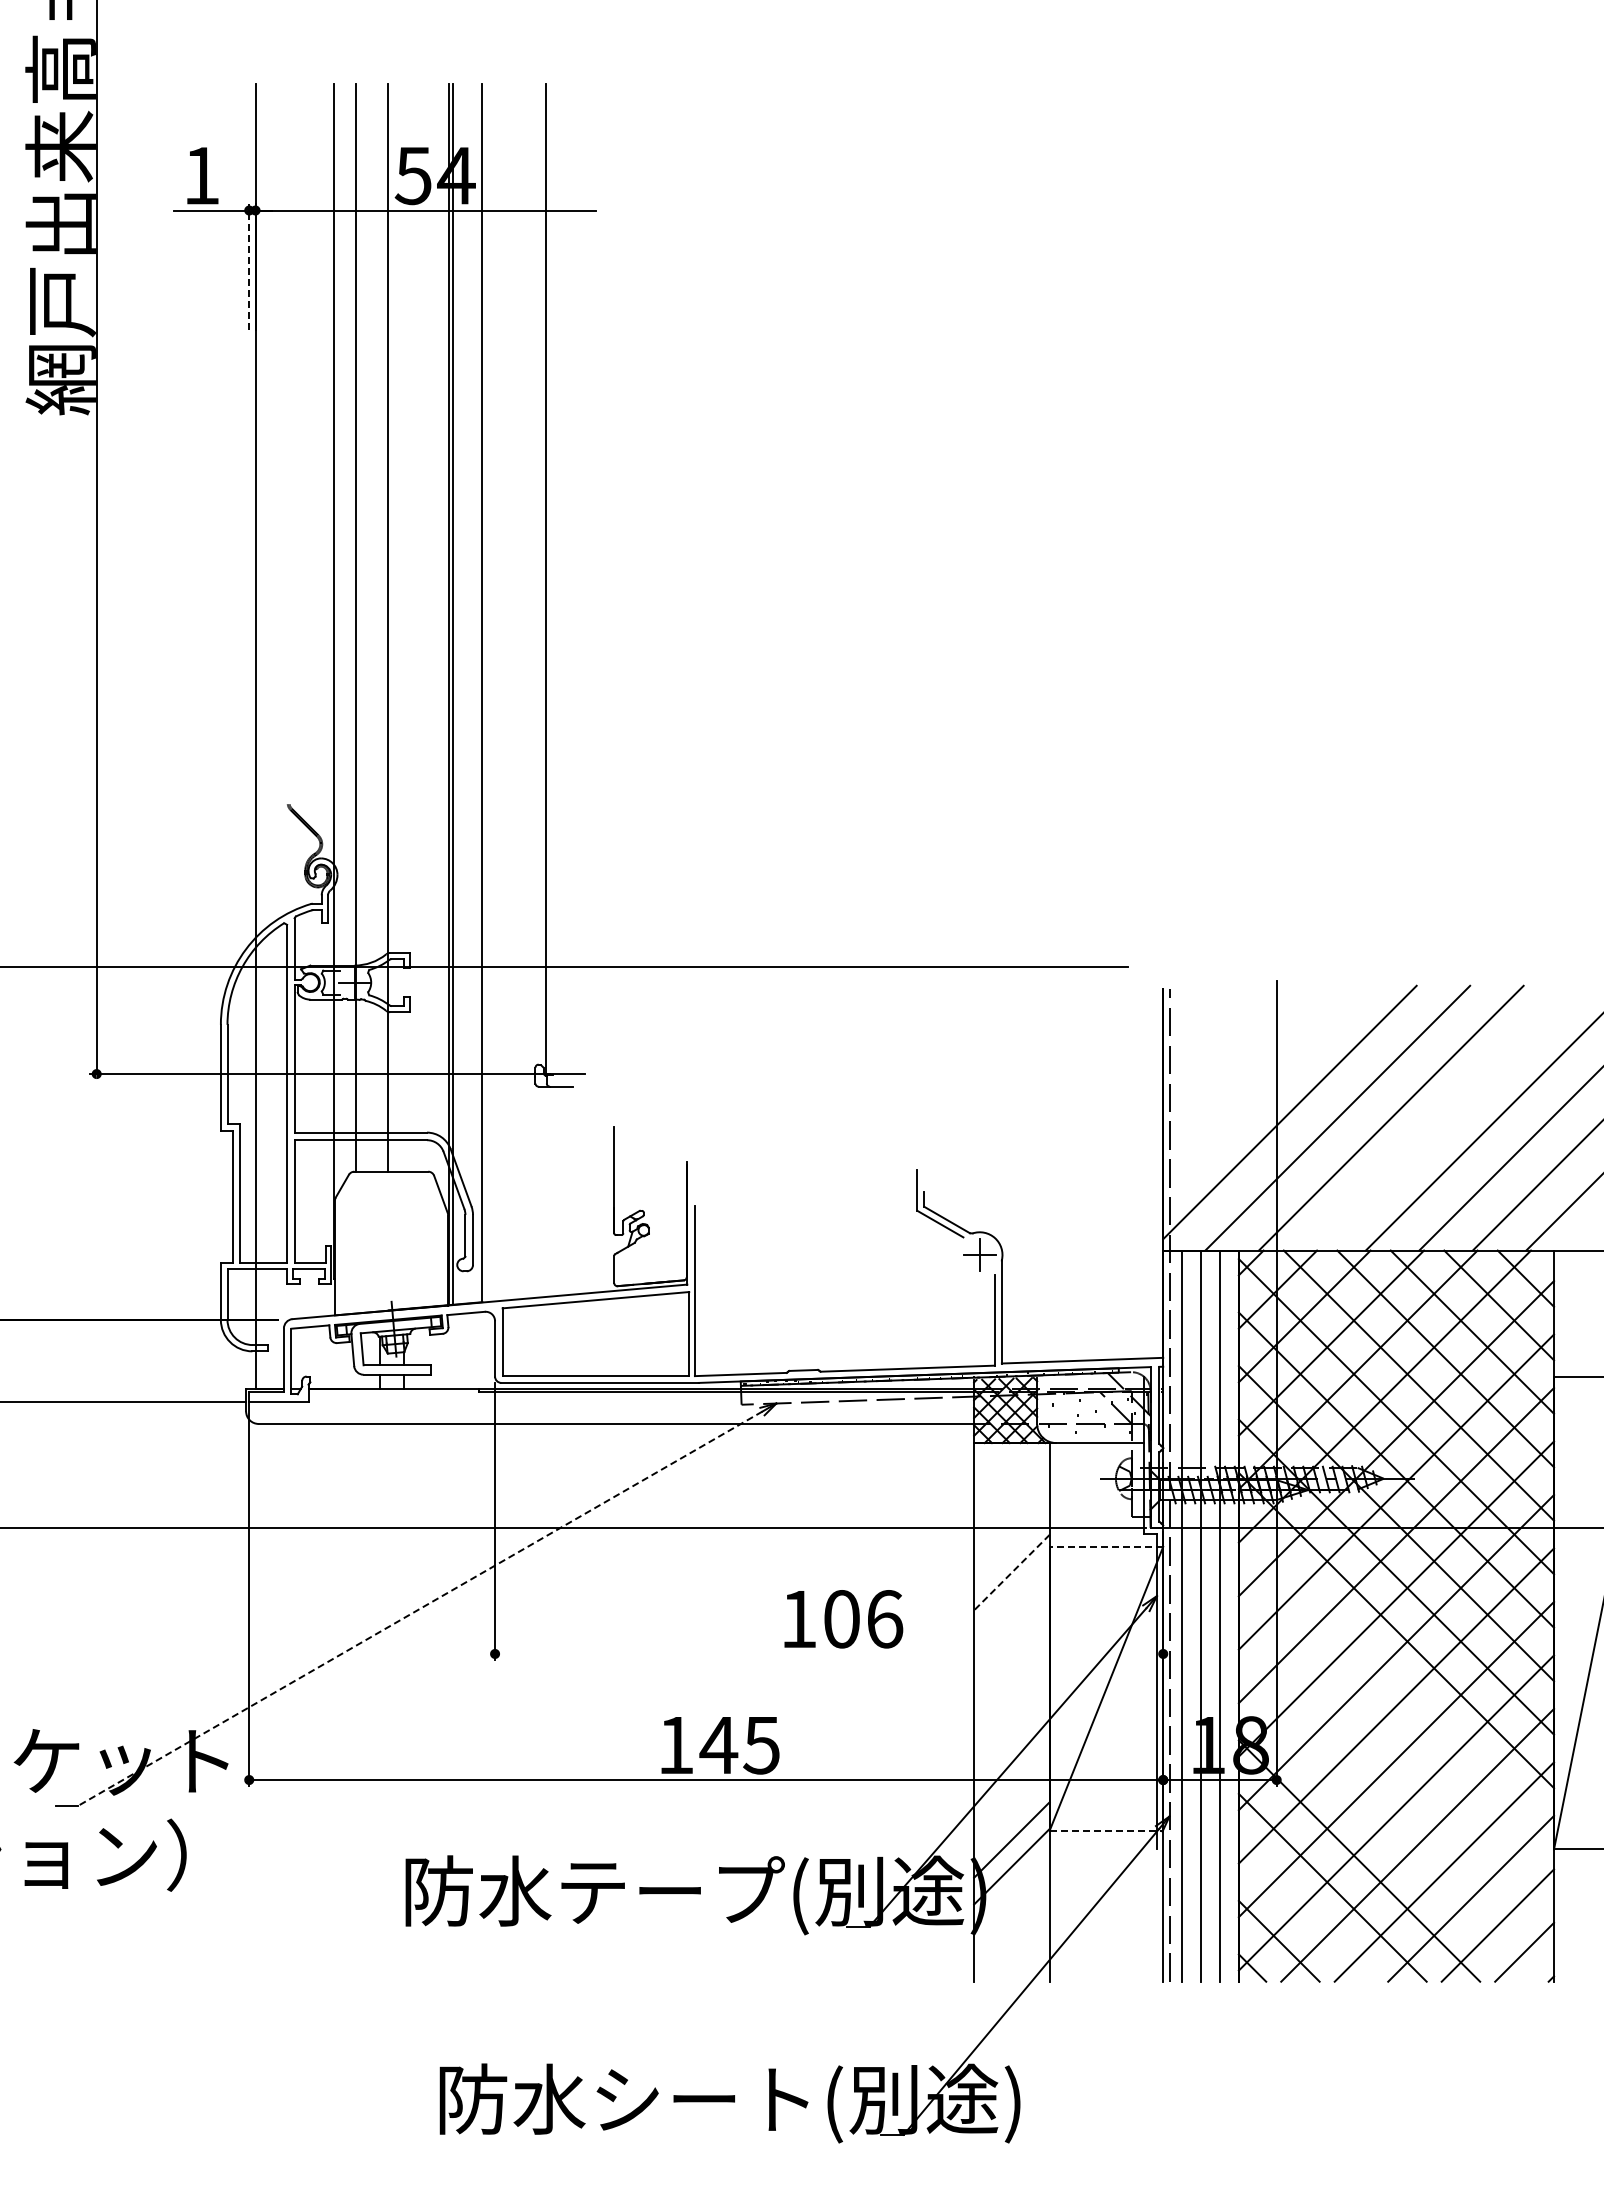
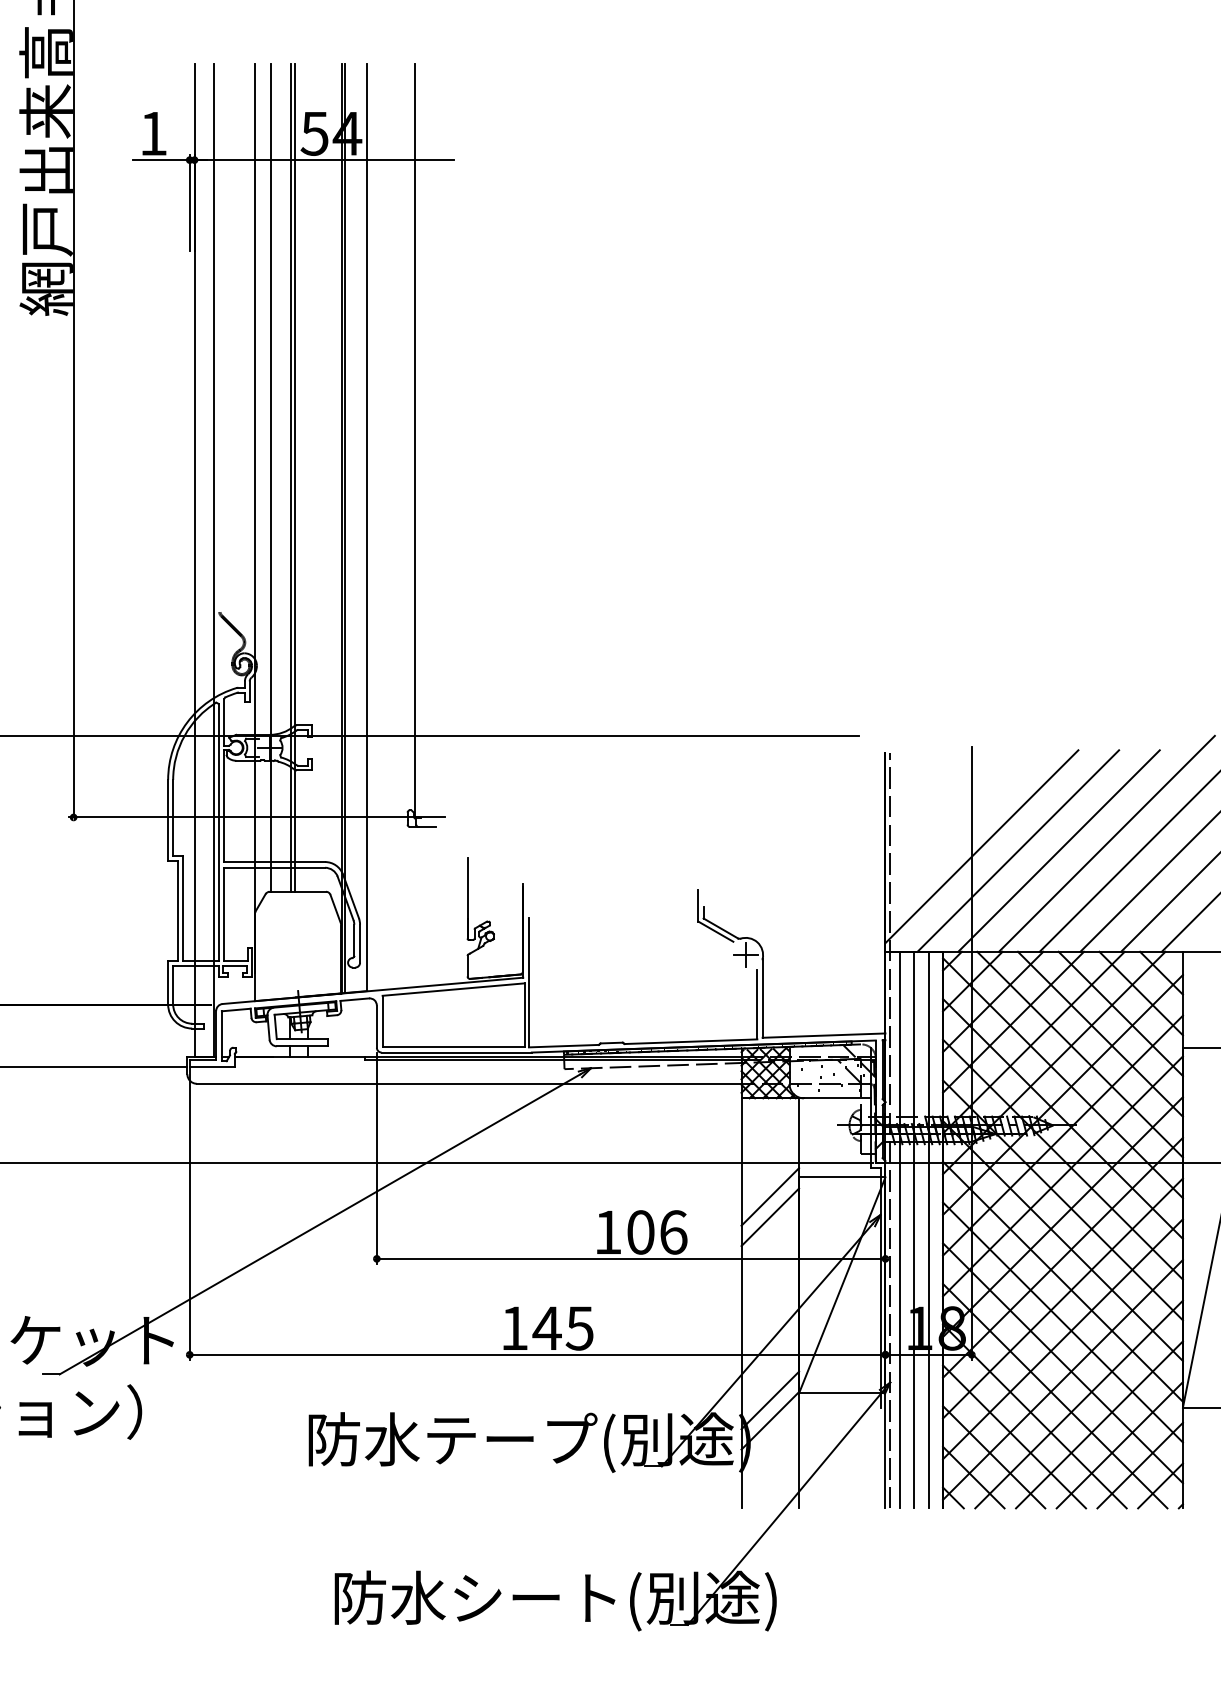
line: (249, 266) -> (189, 202), dashed -> solid
line: (381, 627) -> (290, 477), added
line: (281, 736) -> (214, 560), added
line: (1454, 1108) -> (1107, 843), added
line: (1106, 1546) -> (842, 1177), dashed -> solid
line: (1011, 1572) -> (769, 1196), dashed -> solid
line: (1011, 1599) -> (769, 1217), added
line: (420, 1608) -> (320, 1224), dashed -> solid
line: (829, 1653) -> (631, 1258), added
line: (1396, 1683) -> (1063, 1281), added
line: (1396, 1737) -> (1063, 1322), added
line: (1396, 1790) -> (1063, 1362), added
line: (1106, 1830) -> (842, 1393), dashed -> solid
line: (1385, 1833) -> (1054, 1395), added
line: (1305, 1914) -> (993, 1457), added

